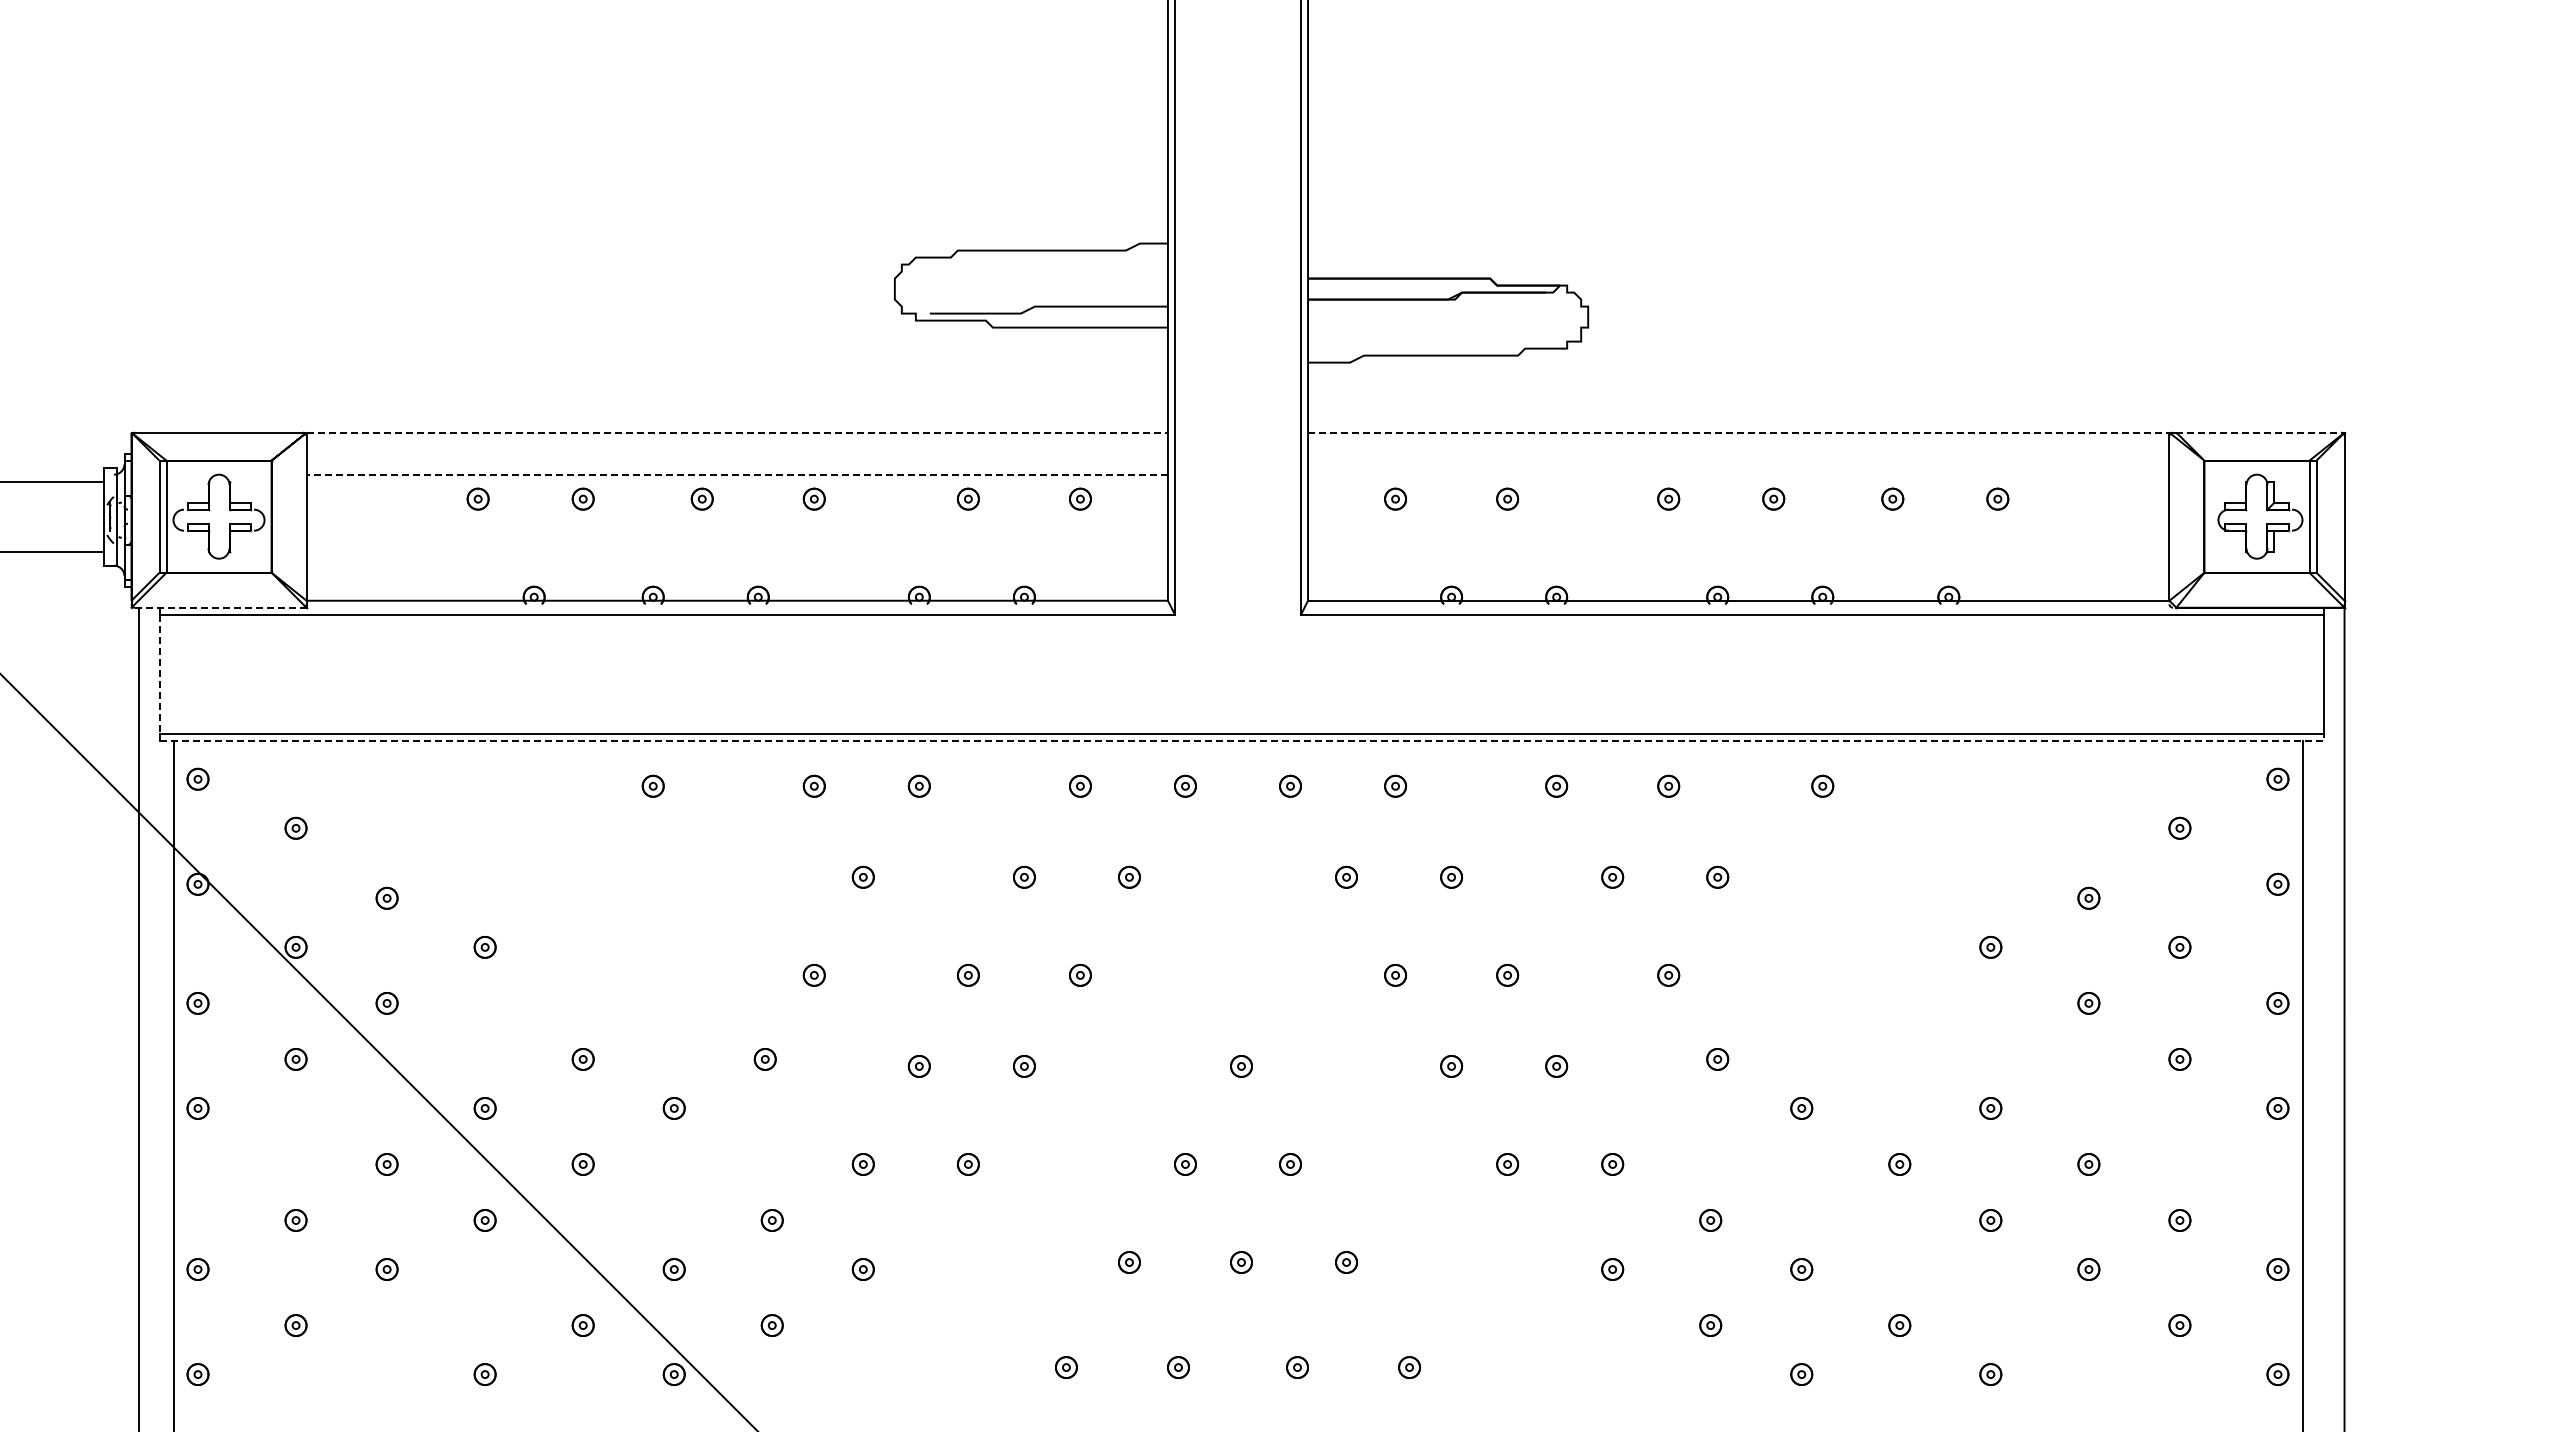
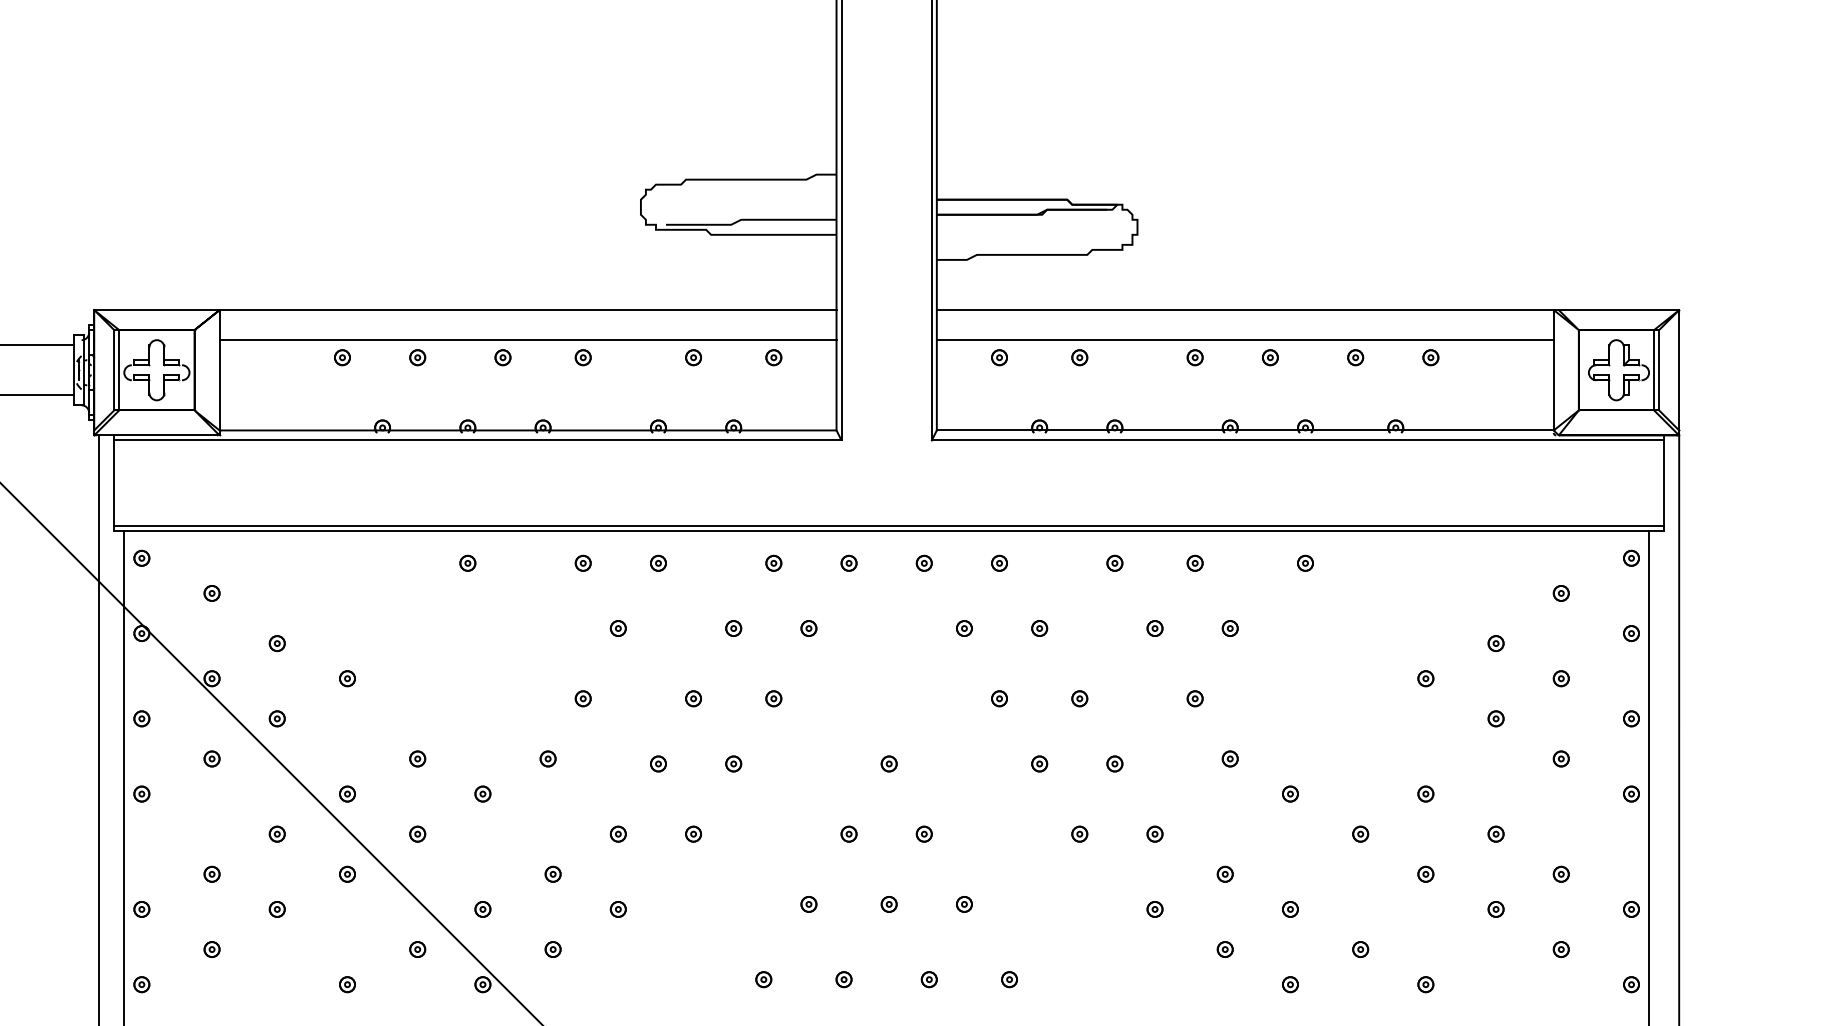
line: (737, 432) -> (528, 309), dashed -> solid
line: (1738, 432) -> (1245, 309), dashed -> solid
line: (2260, 432) -> (1619, 309), dashed -> solid
line: (737, 474) -> (528, 340), dashed -> solid
line: (1738, 474) -> (1245, 340), added
line: (219, 607) -> (157, 435), dashed -> solid
line: (159, 674) -> (114, 483), dashed -> solid
line: (1246, 740) -> (892, 530), dashed -> solid

